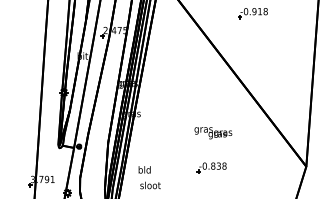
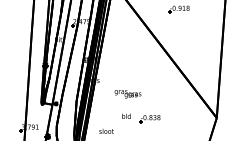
text: (212, 133) -> (127, 94), moved
text: (144, 168) -> (126, 115), moved

